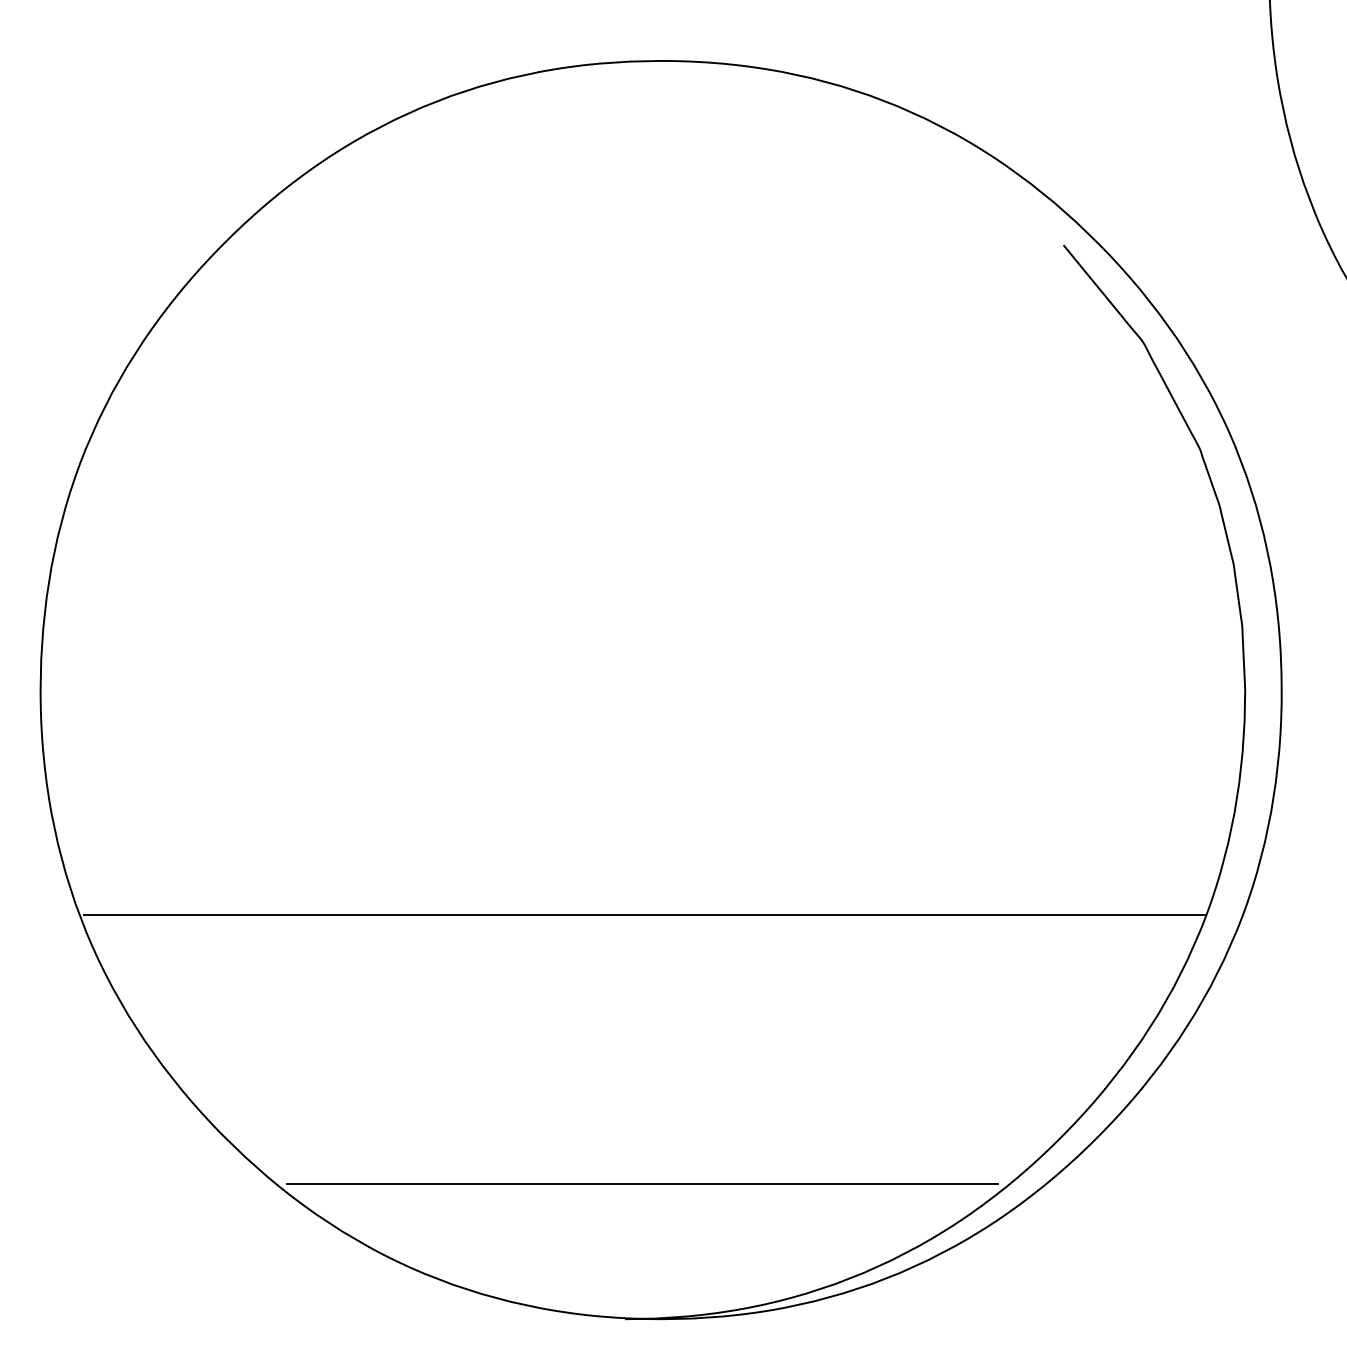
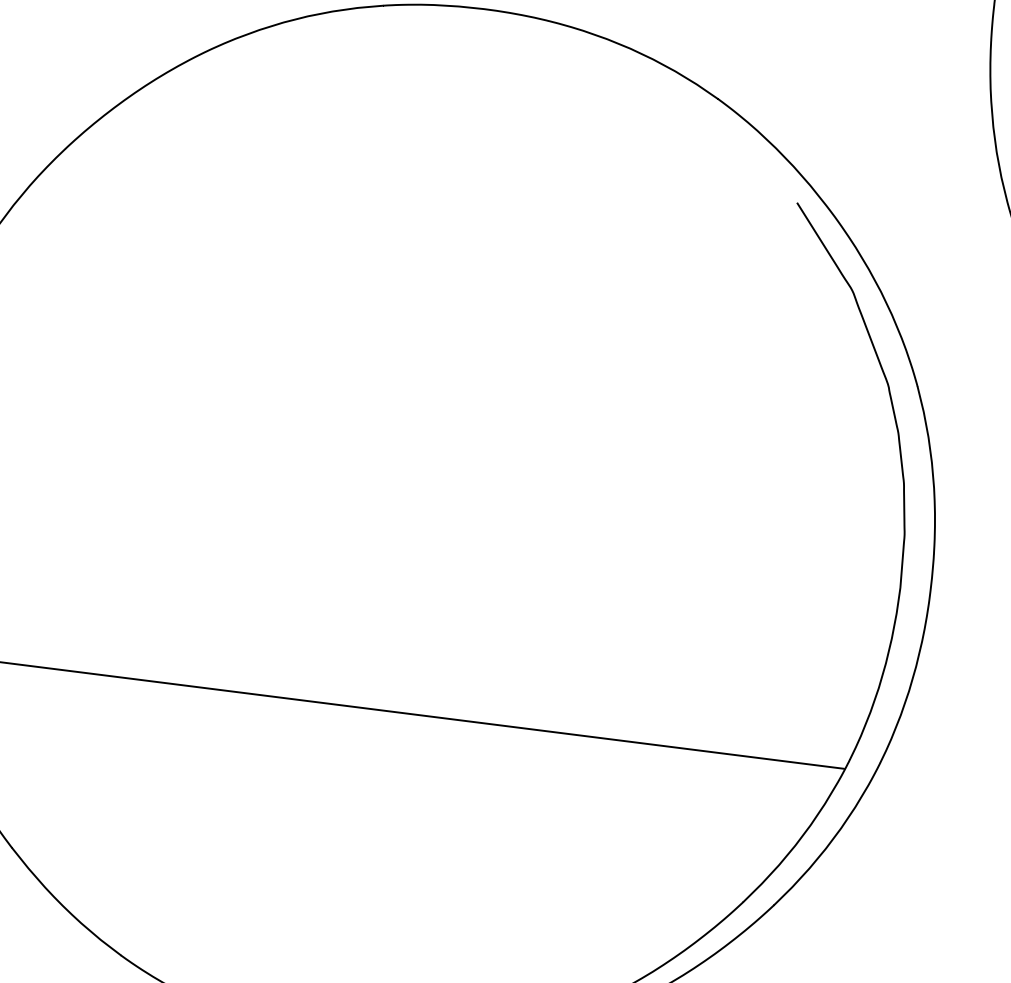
line: (642, 1184) -> (352, 932), removed

